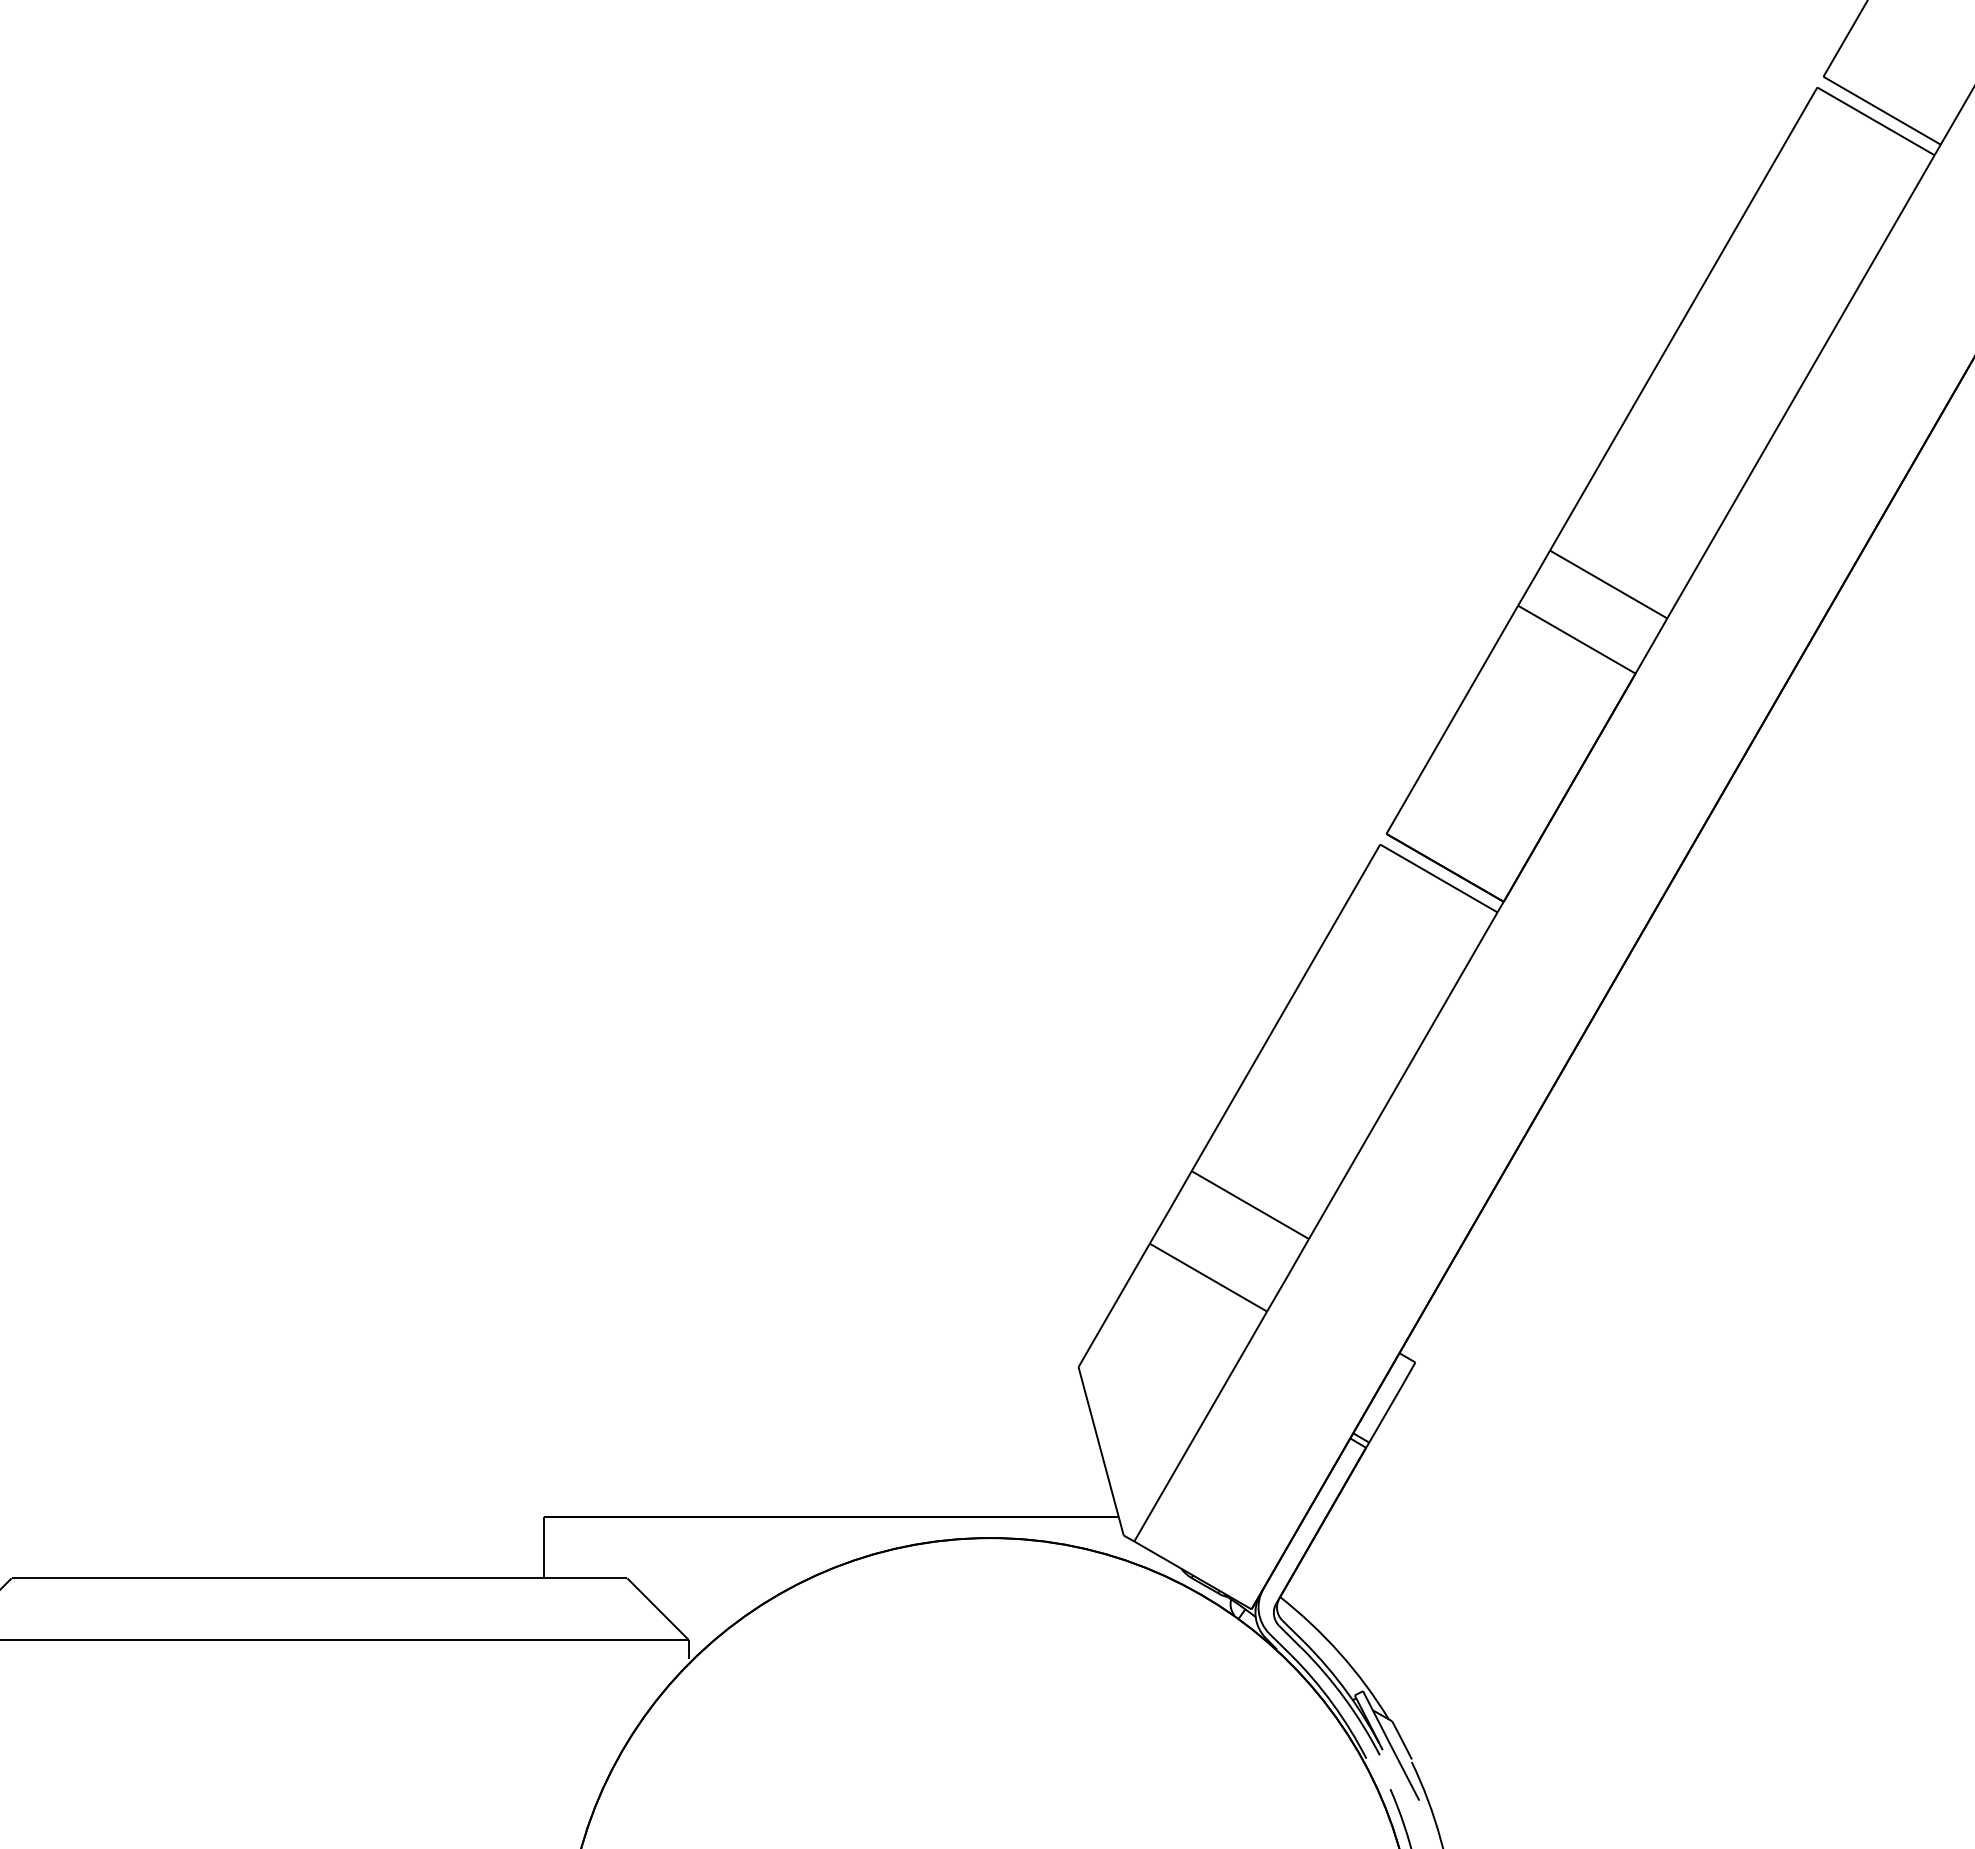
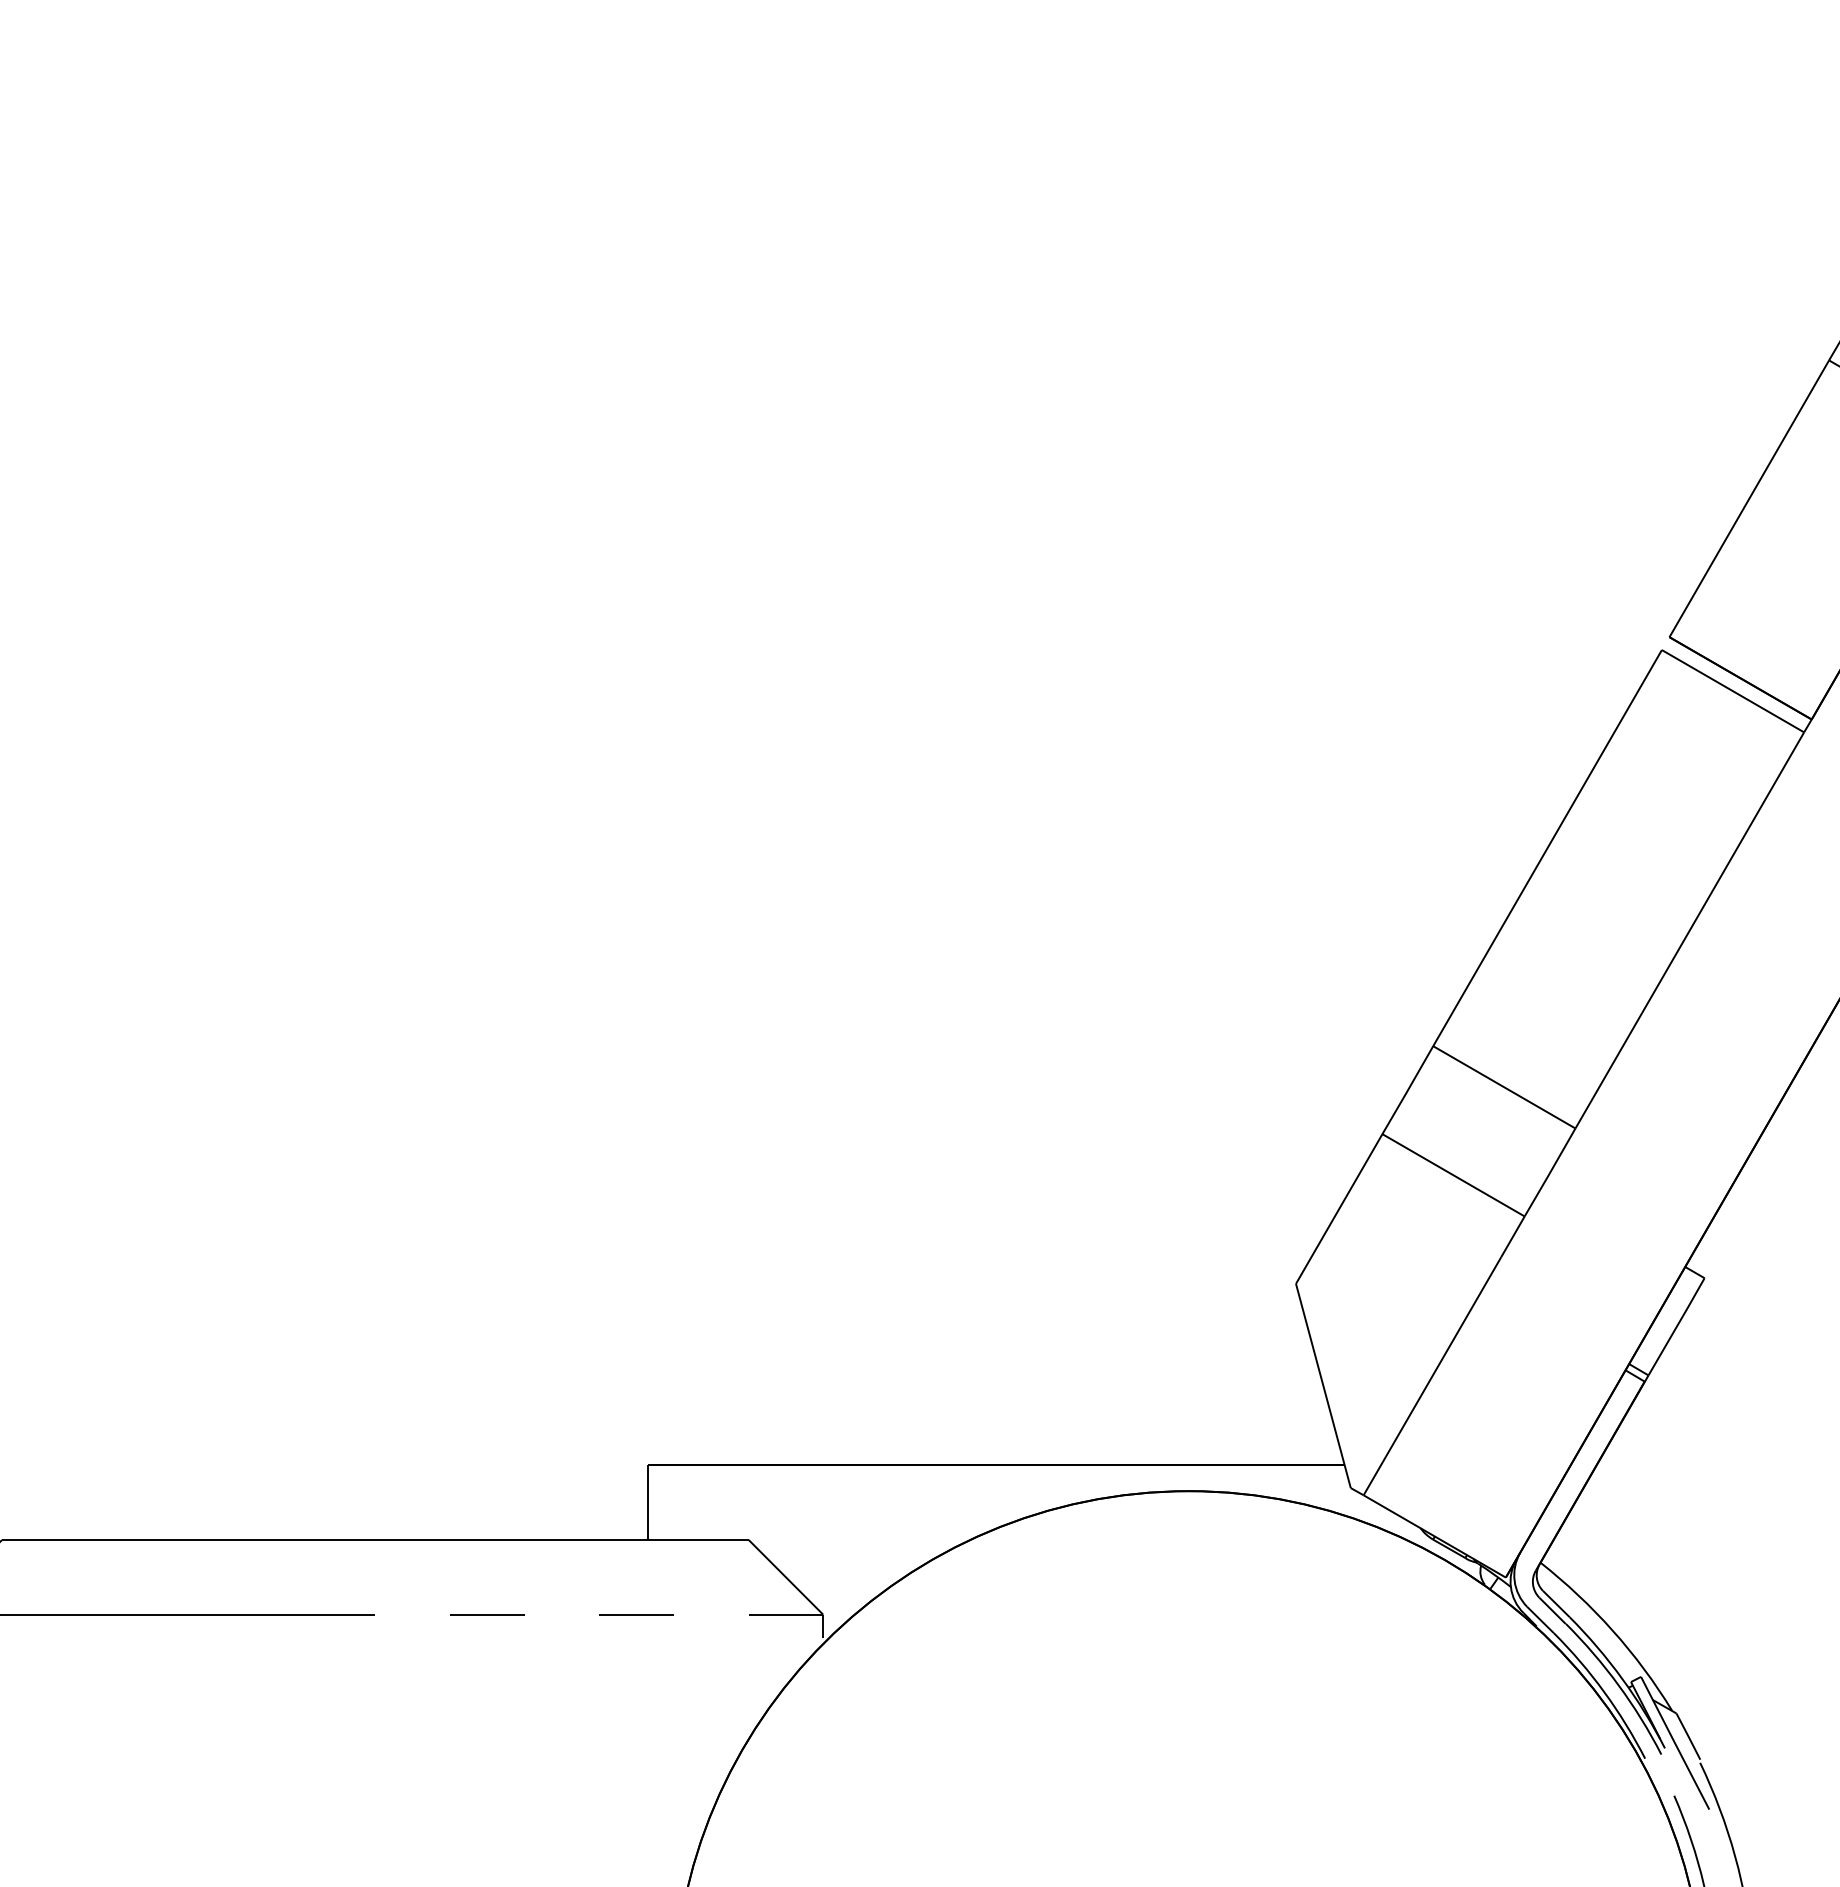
line: (504, 1639) -> (599, 1614), solid -> dashed

